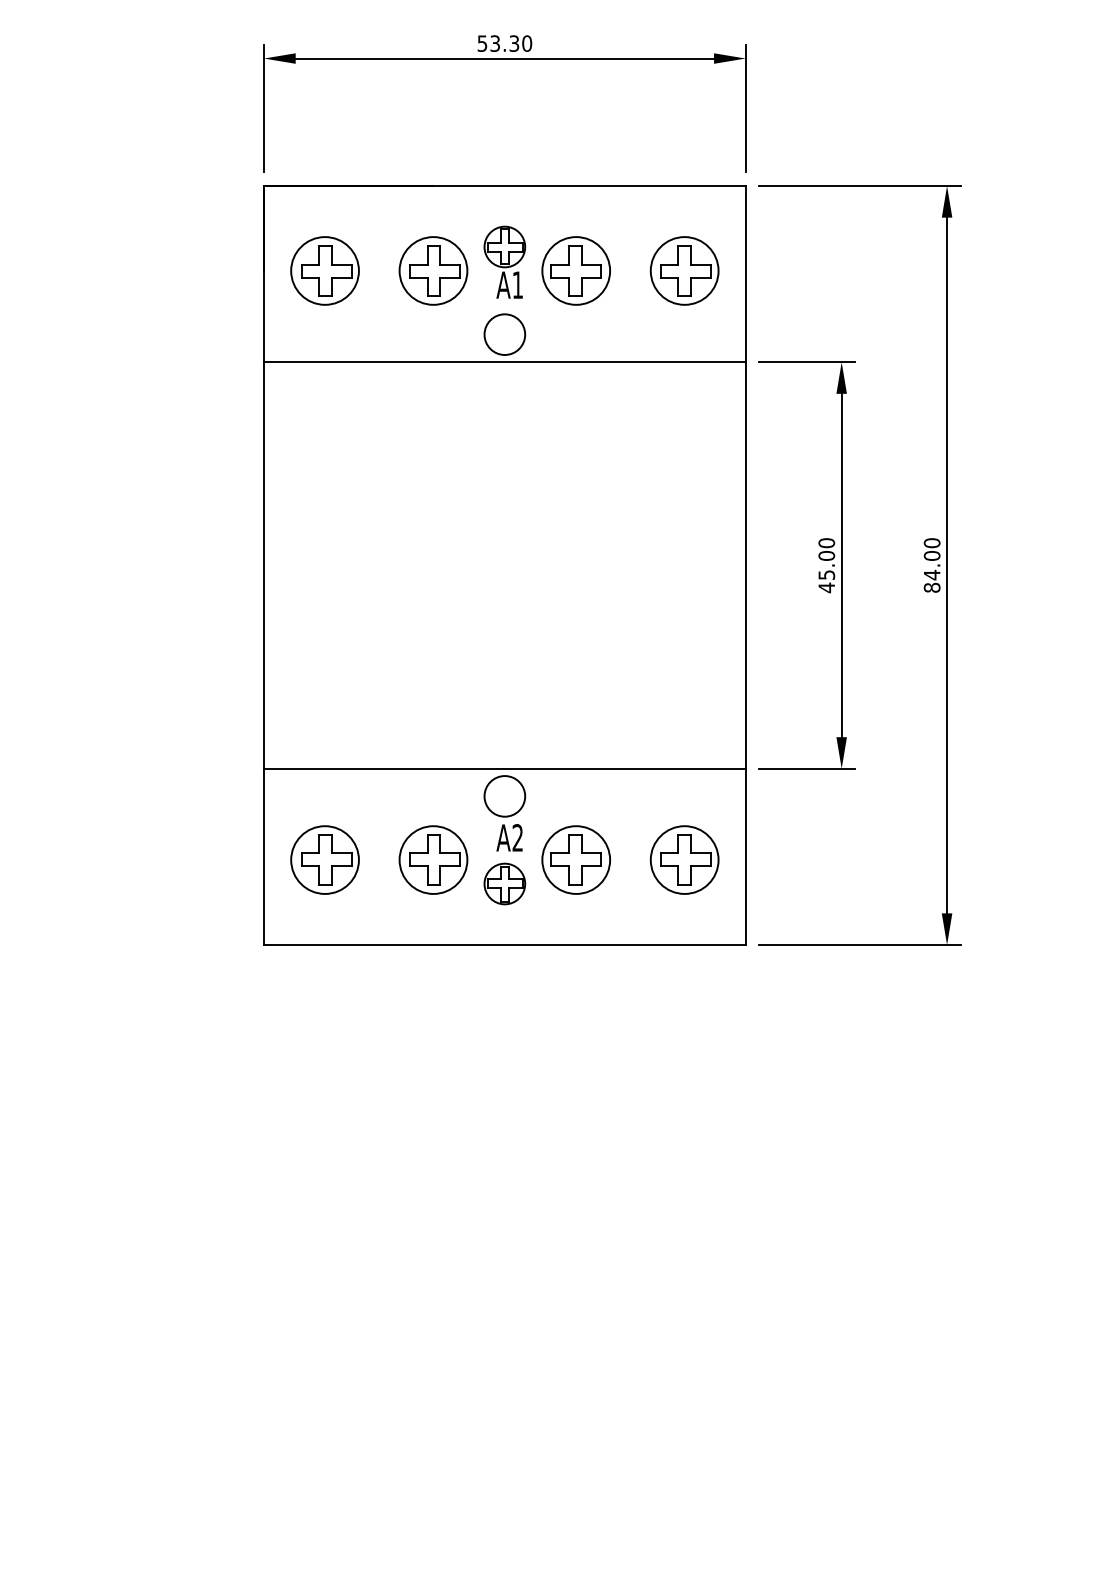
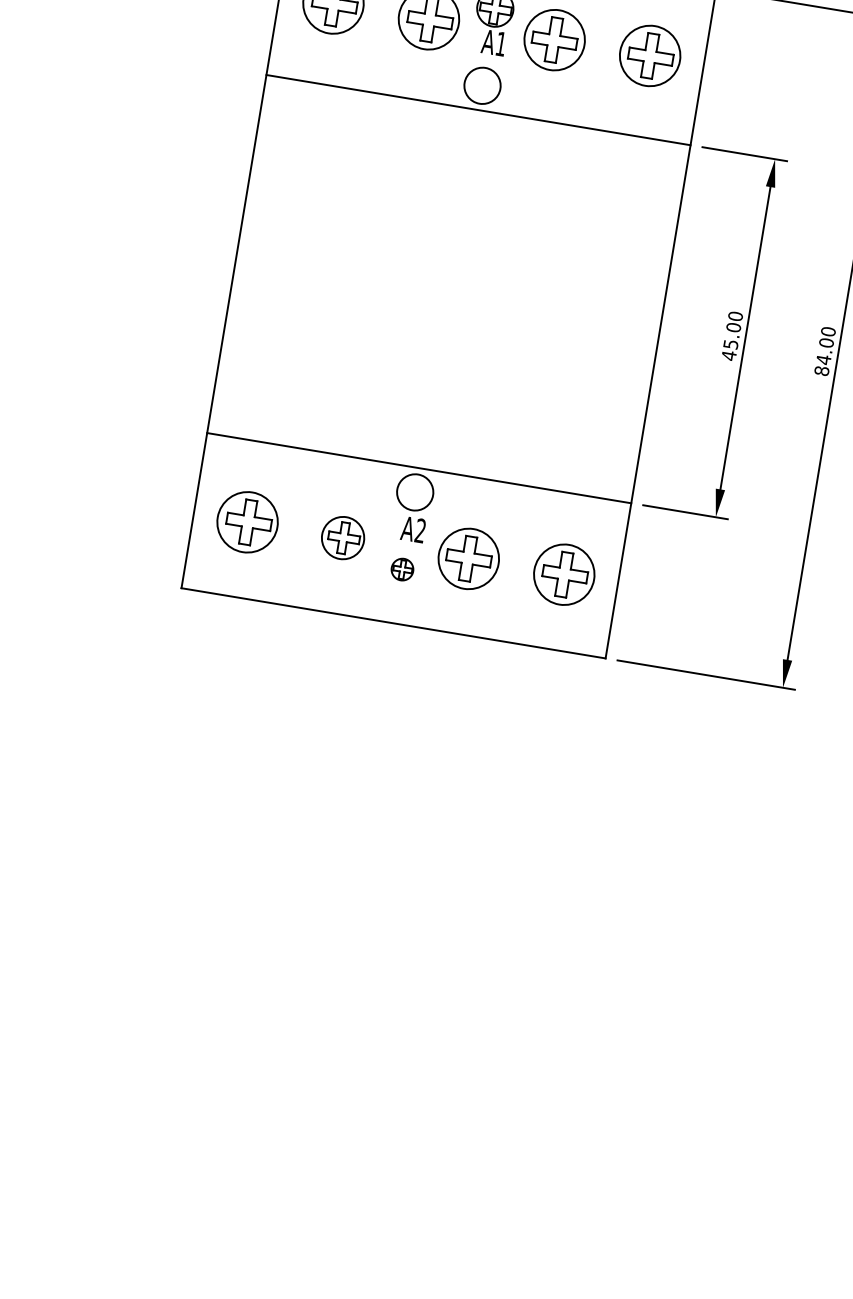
part: (433, 859) -> (343, 537), size x0.7
part: (504, 883) -> (402, 569), size x0.6

